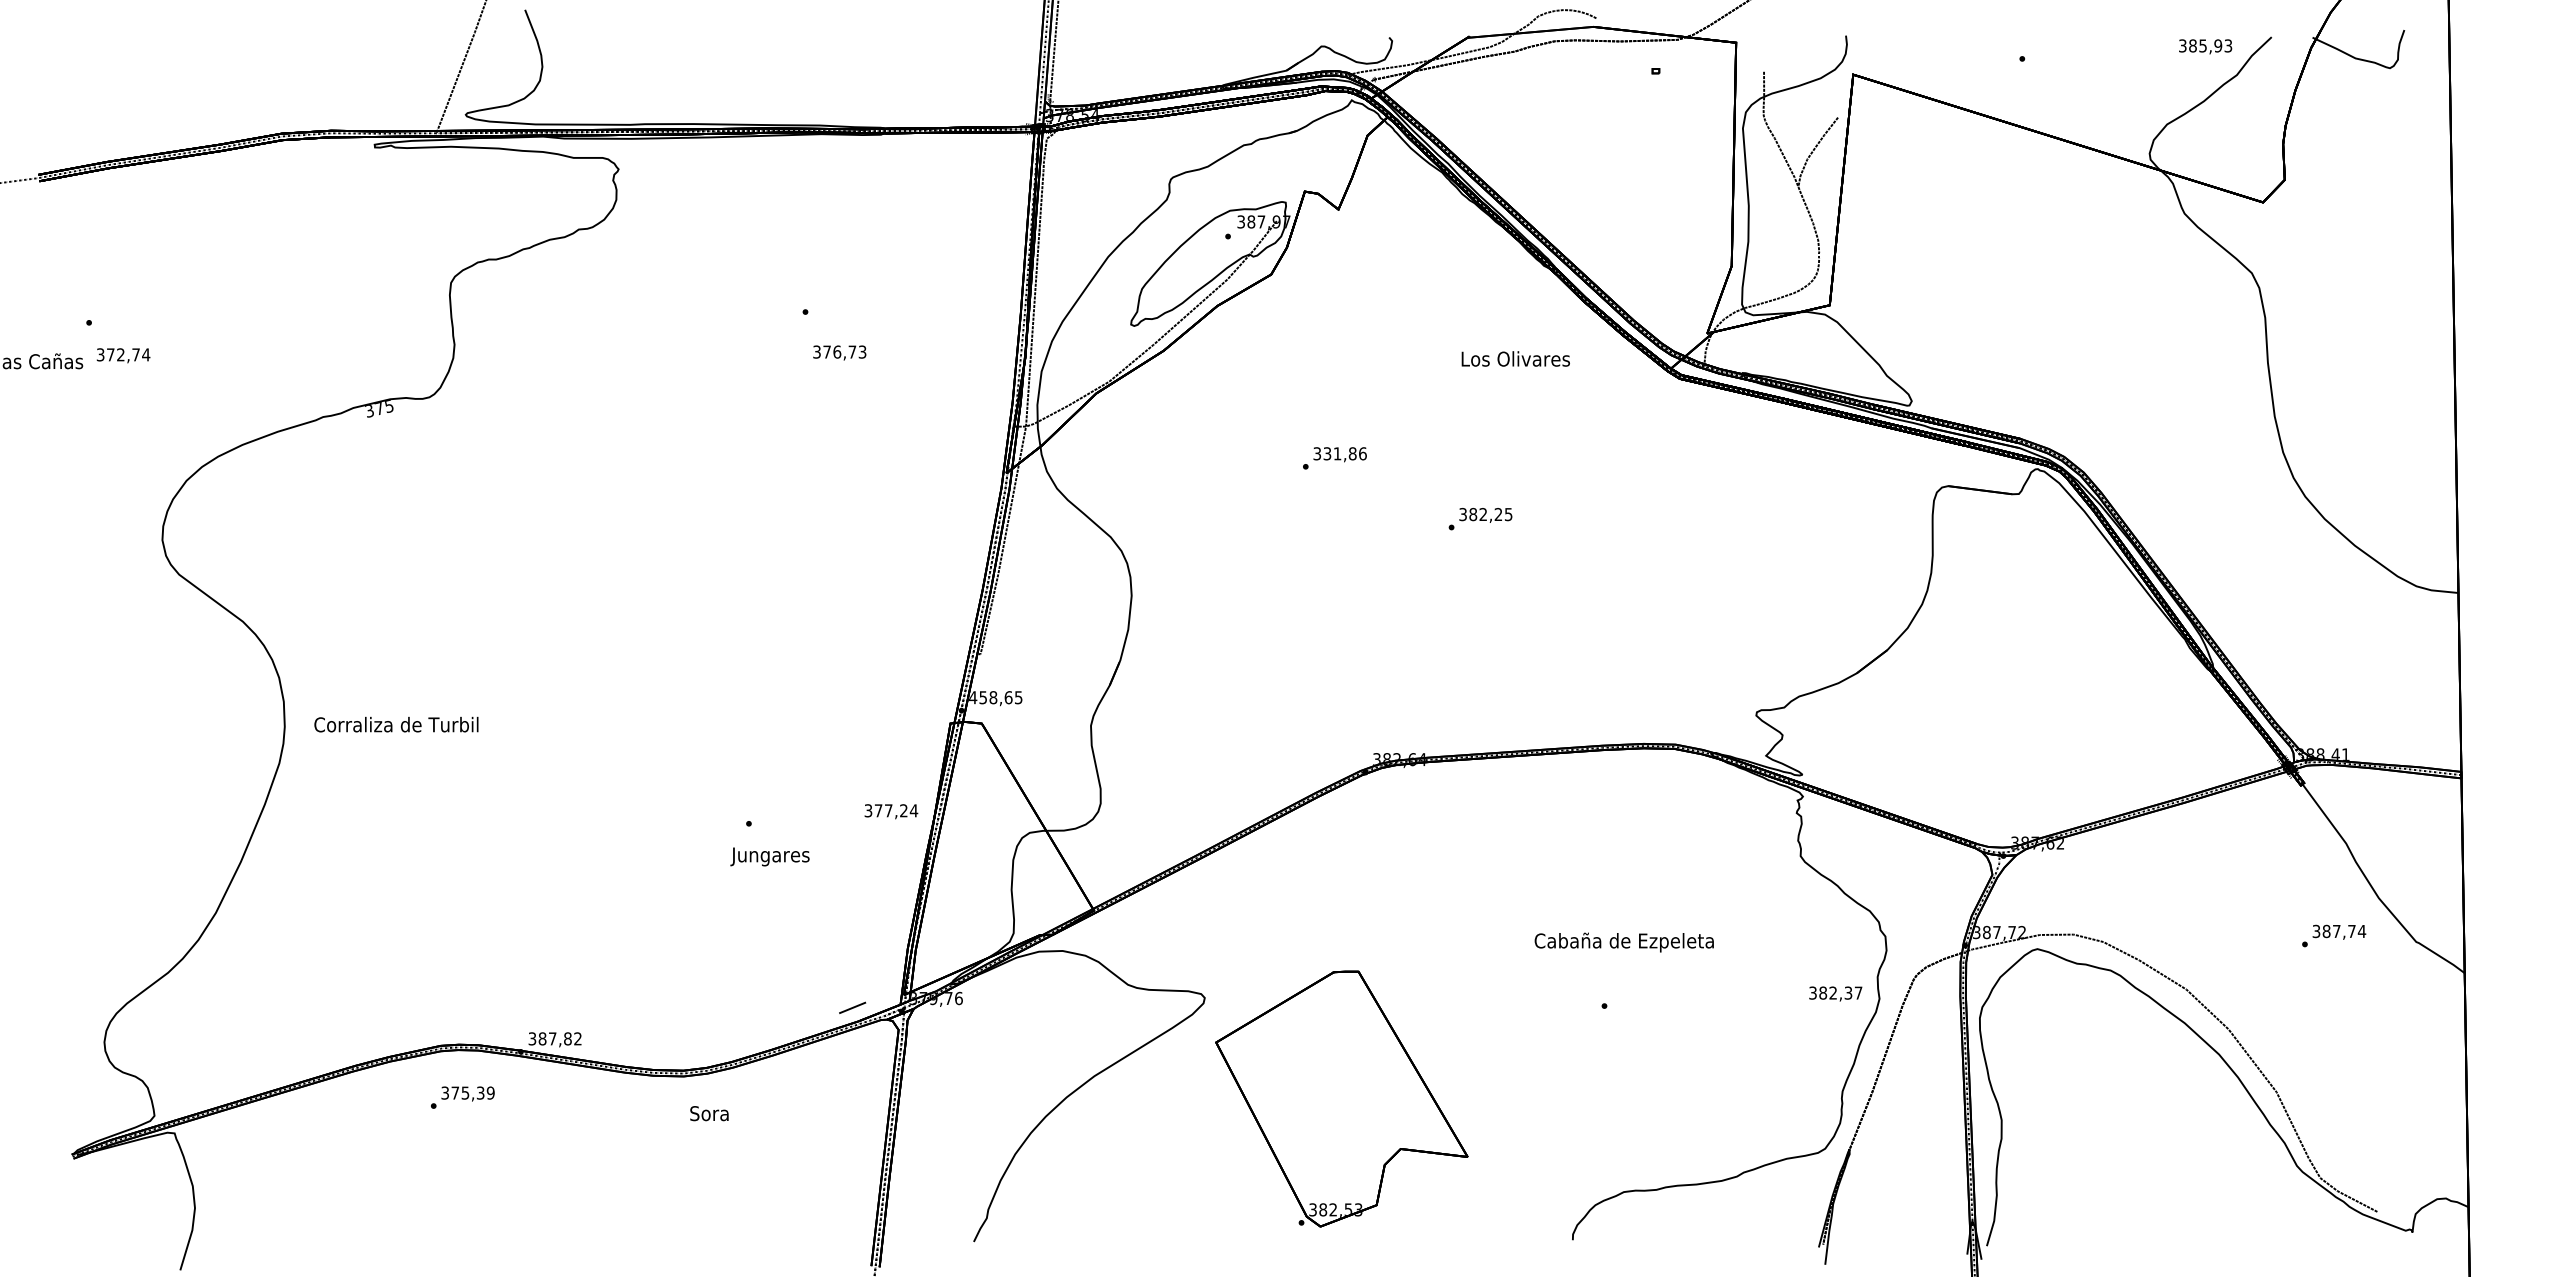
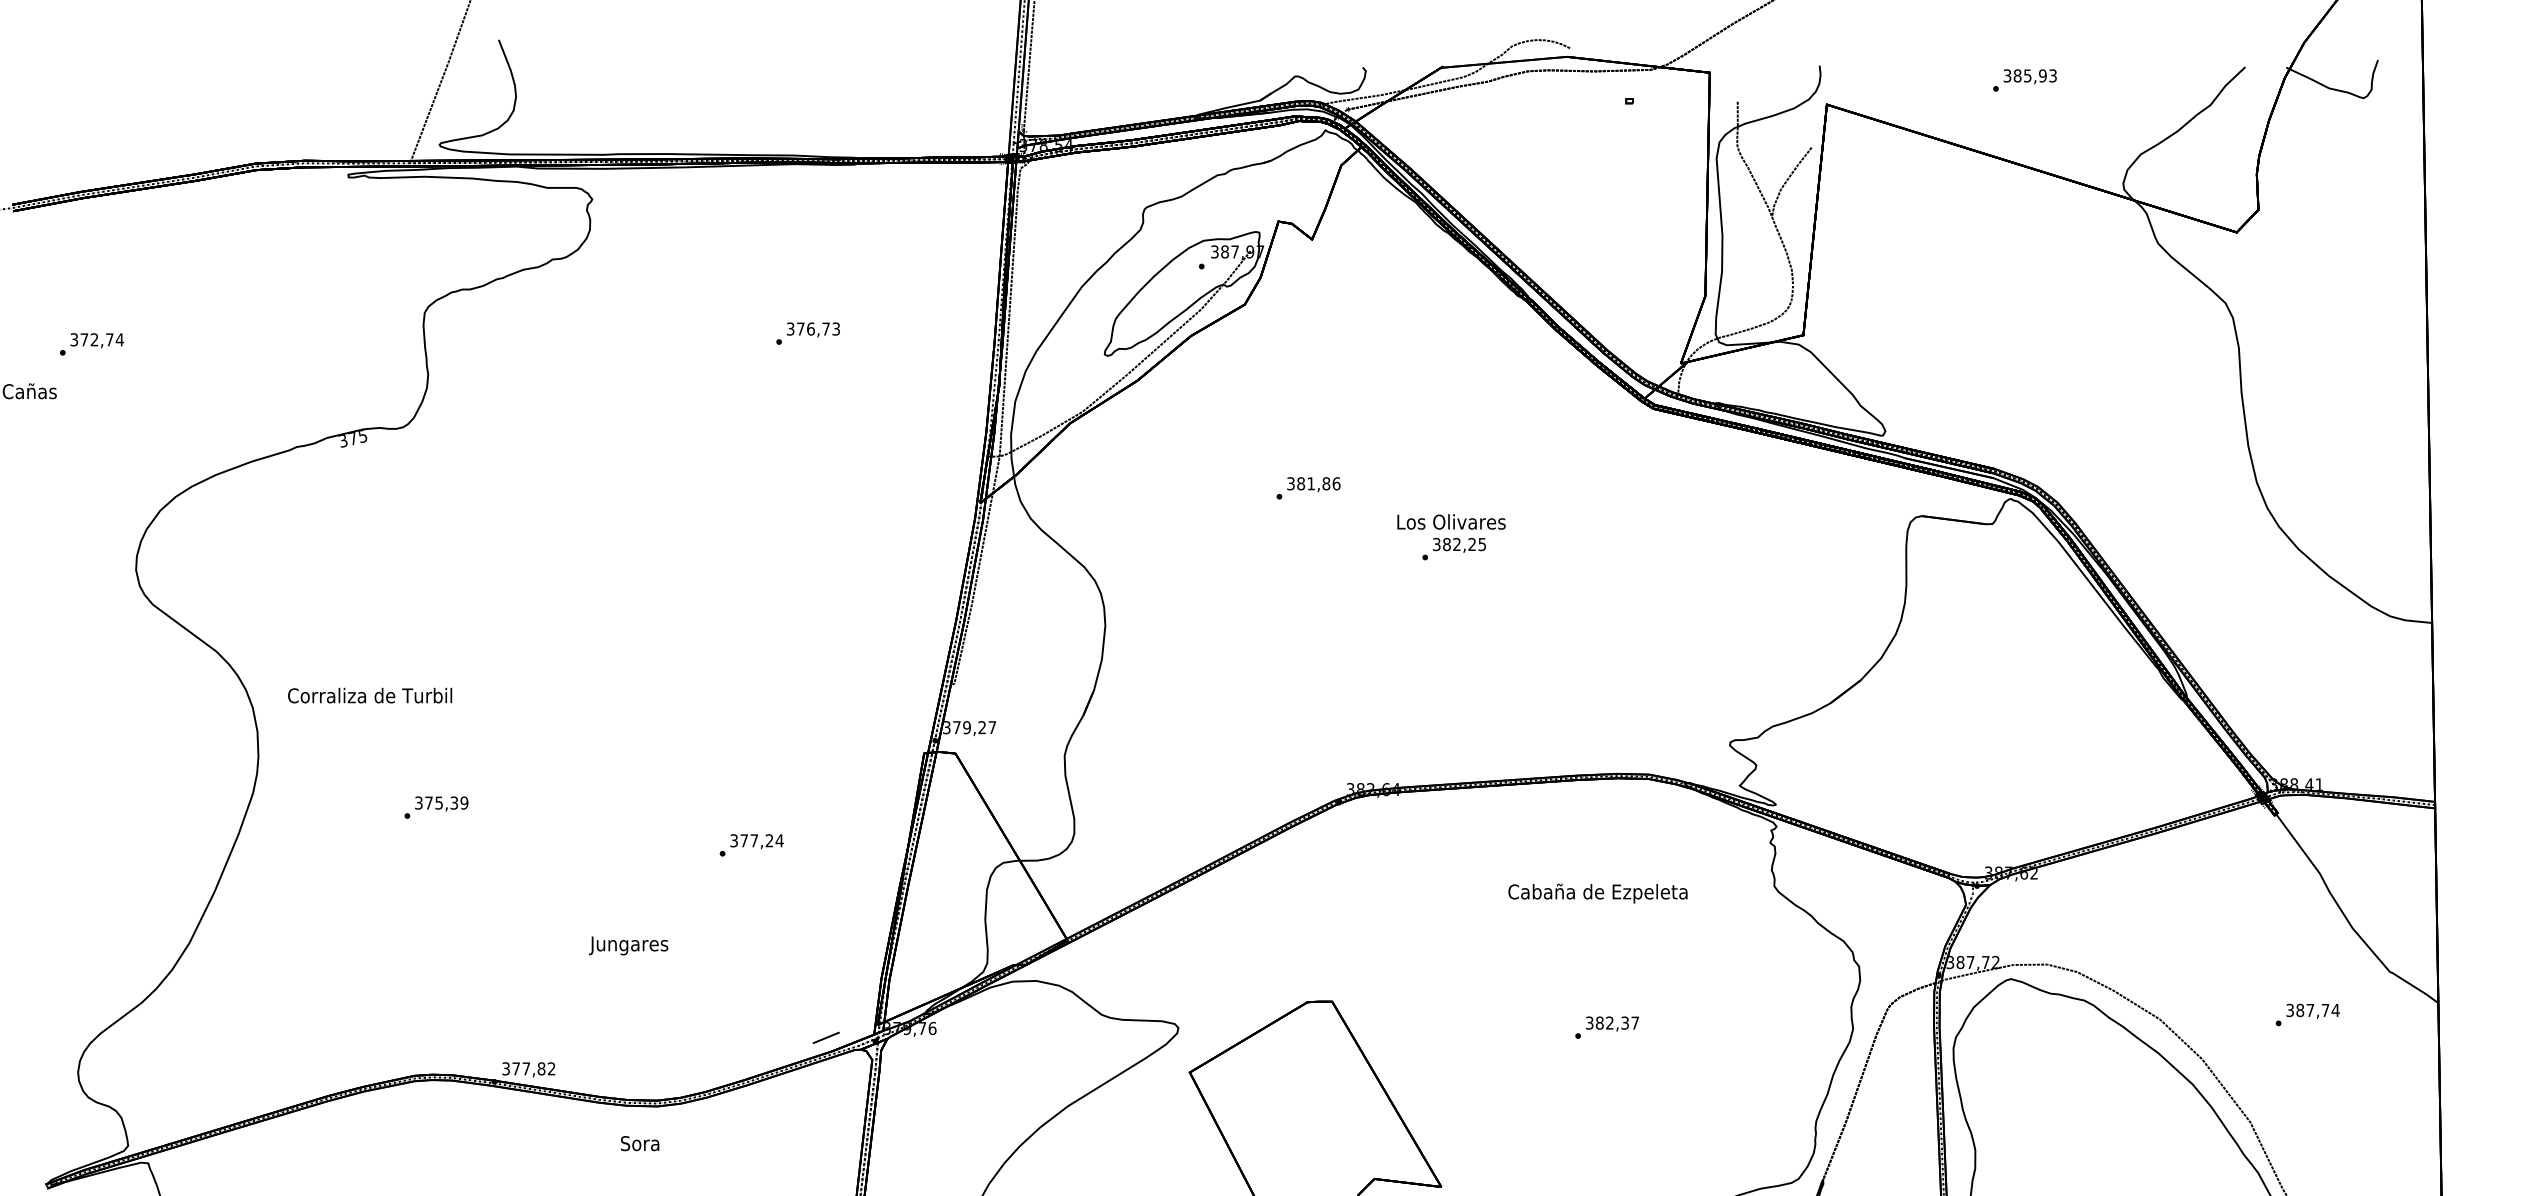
text: (2205, 46) -> (2030, 76), moved
text: (839, 352) -> (813, 329), moved
text: (123, 355) -> (97, 340), moved
text: (1515, 358) -> (1451, 521), moved
text: (1327, 453) -> (1301, 483), 331,86 -> 381,86
text: (995, 697) -> (969, 727), 458,65 -> 379,27
text: (396, 724) -> (370, 695), moved
text: (891, 811) -> (757, 841), moved
text: (769, 856) -> (628, 945), moved
text: (2334, 935) -> (2308, 1014), moved
text: (1623, 942) -> (1597, 893), moved
text: (1835, 993) -> (1612, 1023), moved
text: (542, 1038) -> (516, 1068), 387,82 -> 377,82
text: (462, 1097) -> (436, 807), moved
text: (709, 1113) -> (640, 1143), moved

